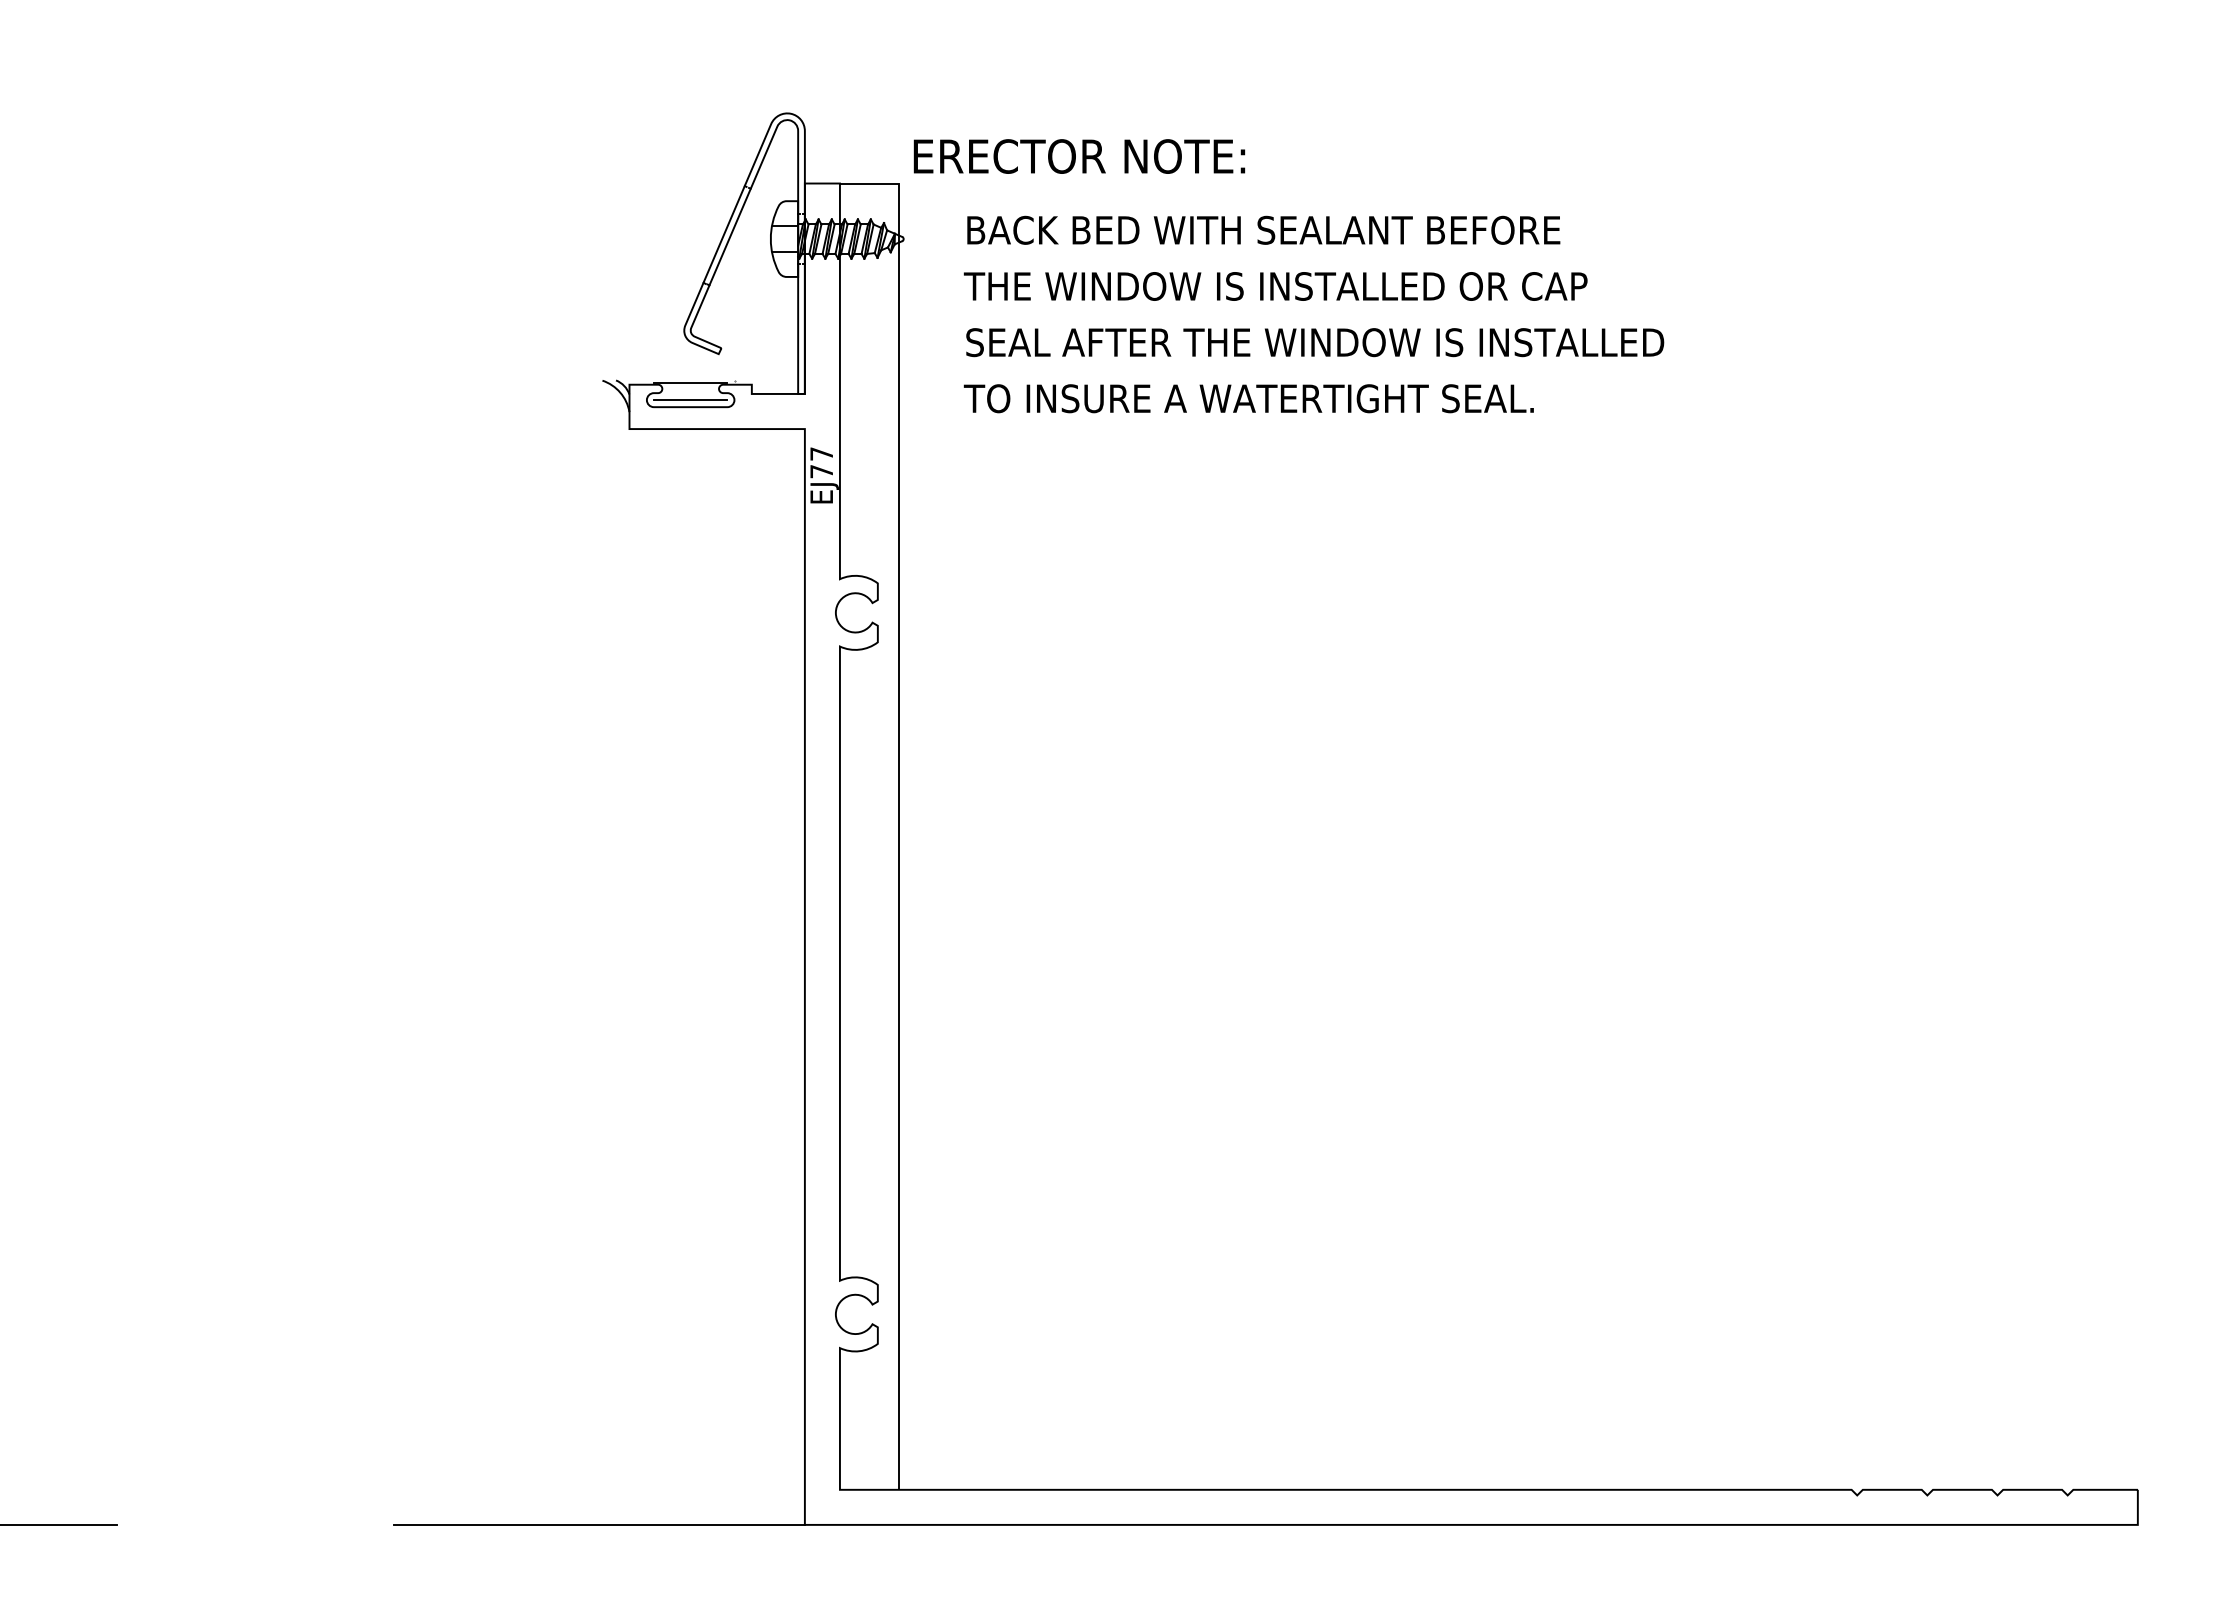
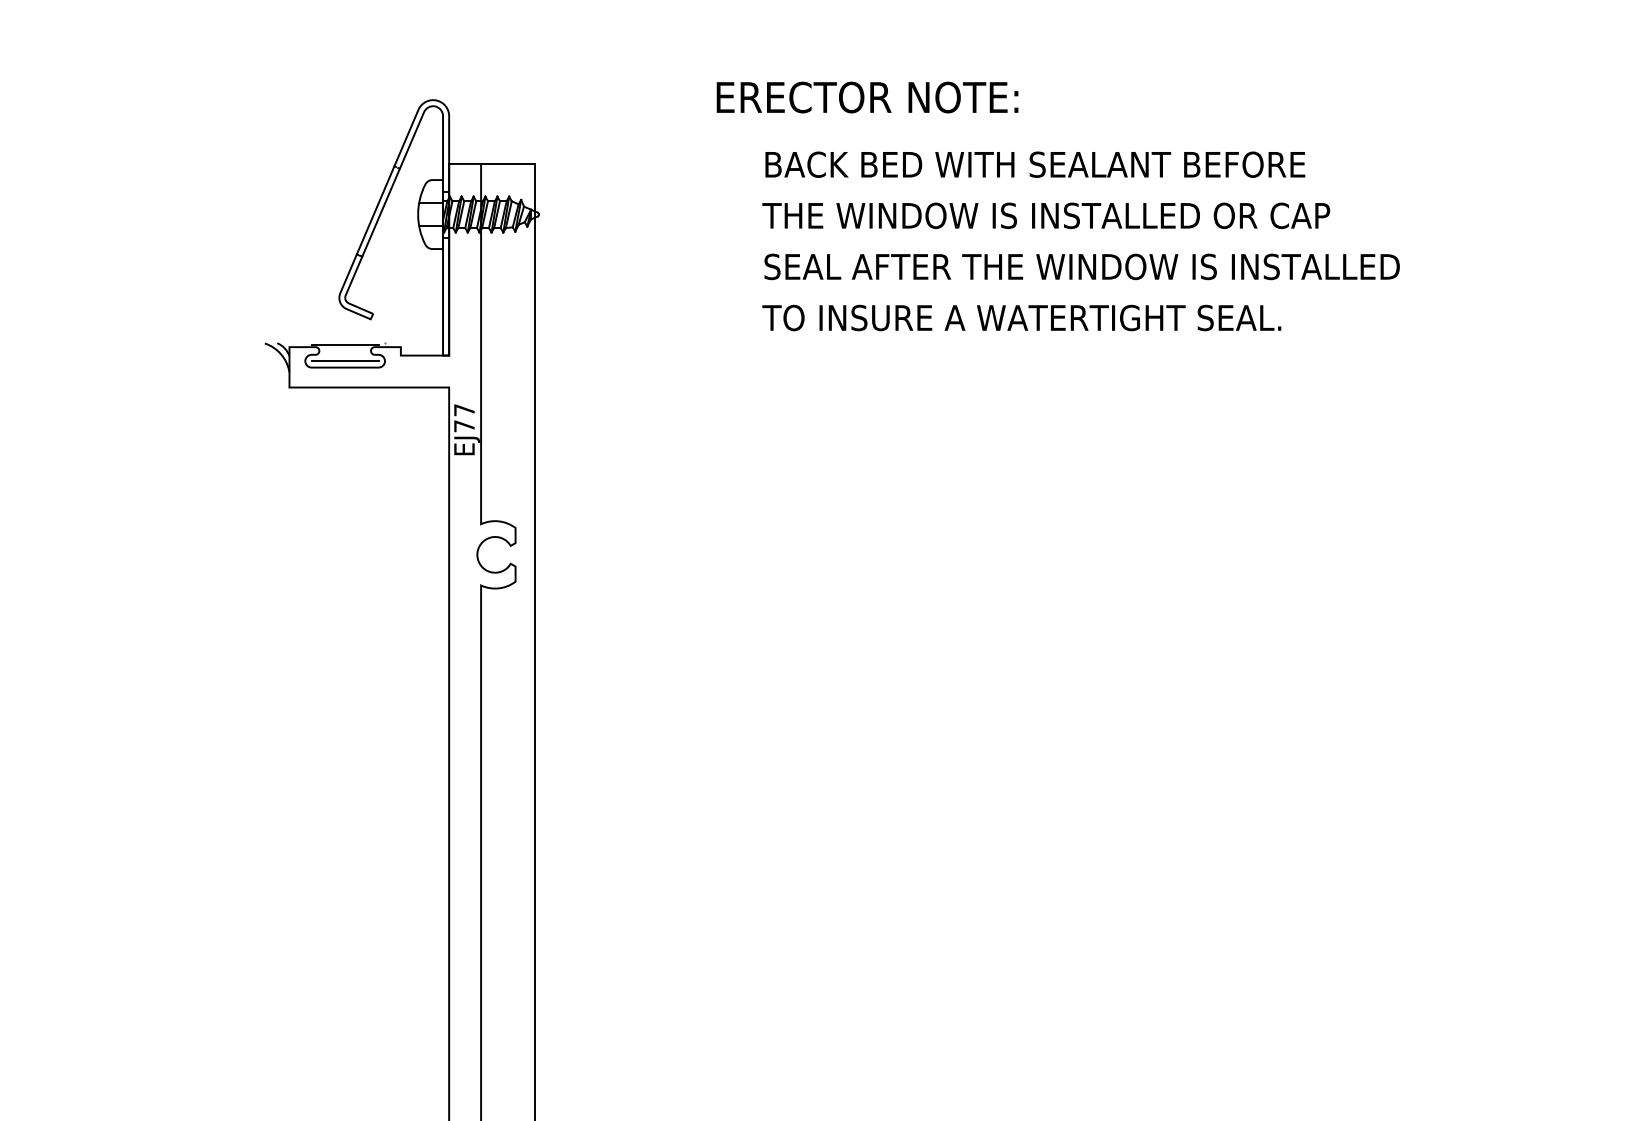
text: (1288, 276) -> (1057, 206), moved

